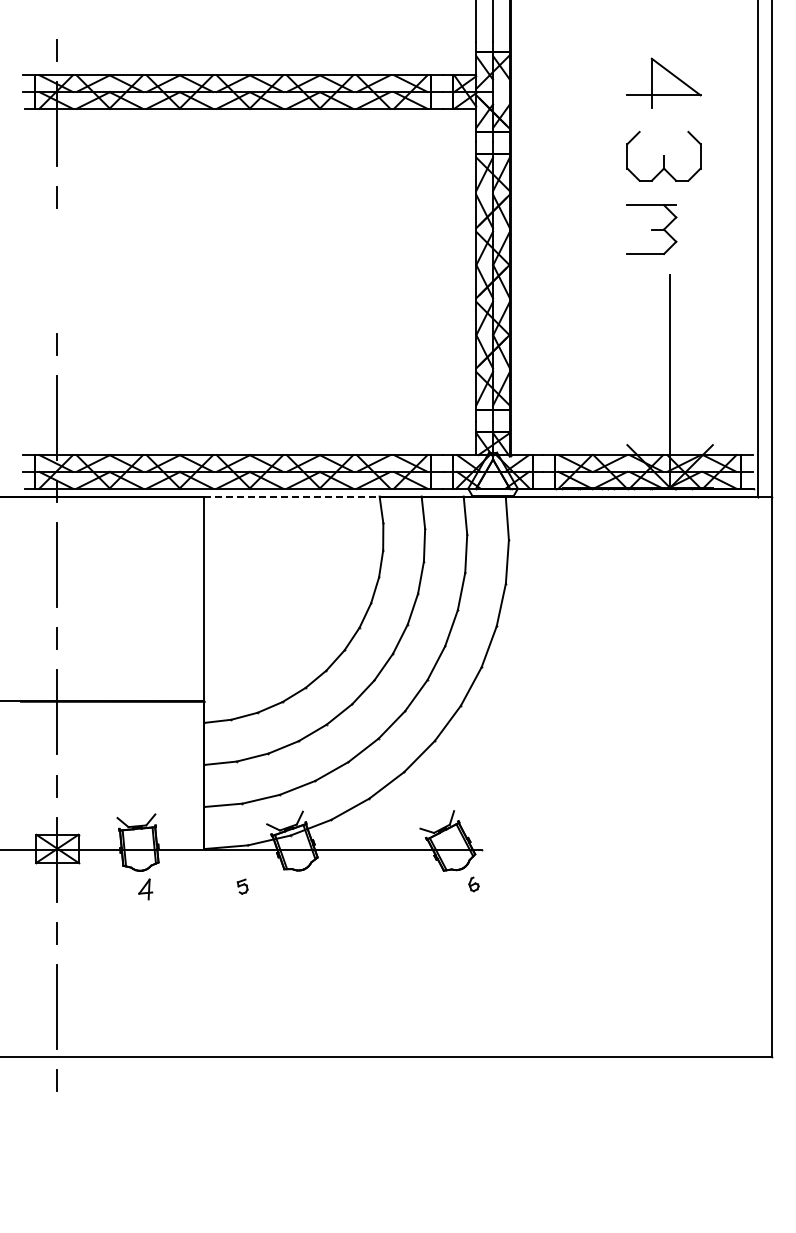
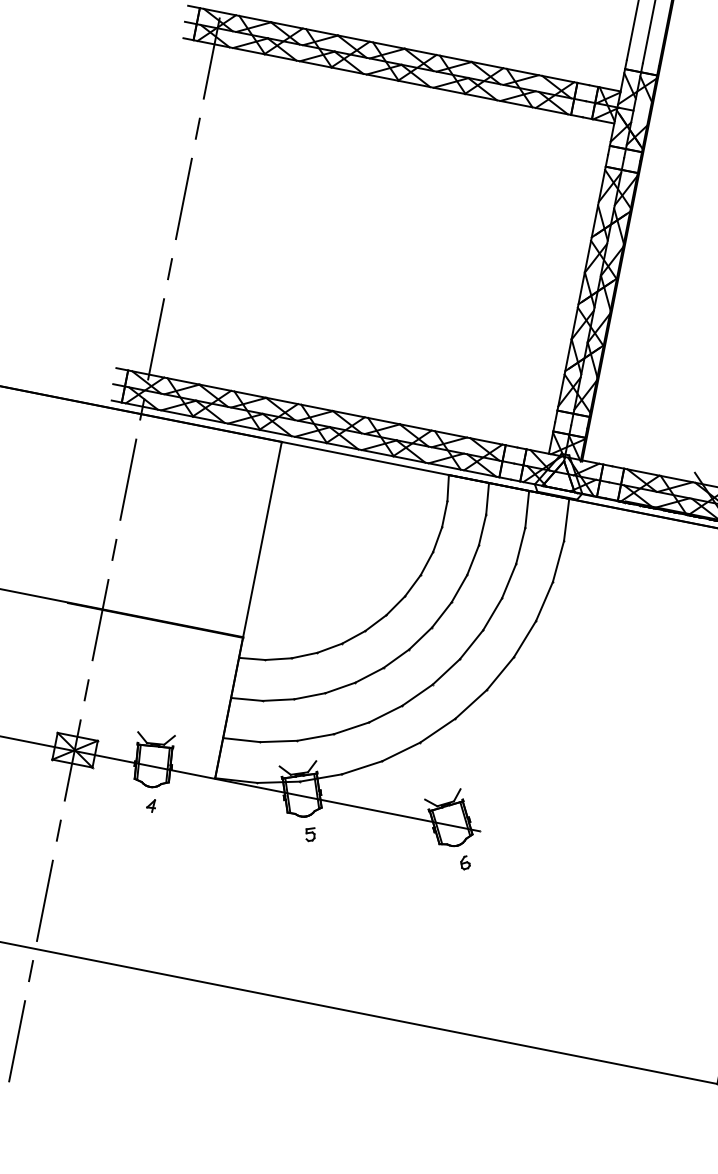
line: (57, 270) -> (184, 198), added
line: (292, 496) -> (365, 458), dashed -> solid
part: (242, 886) -> (310, 834), moved
part: (145, 889) -> (151, 805), size x0.62
line: (57, 1153) -> (17, 1040), added

